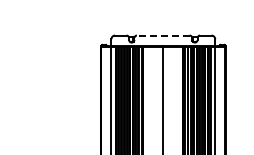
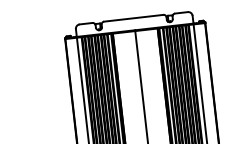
line: (162, 35) -> (132, 18), dashed -> solid

